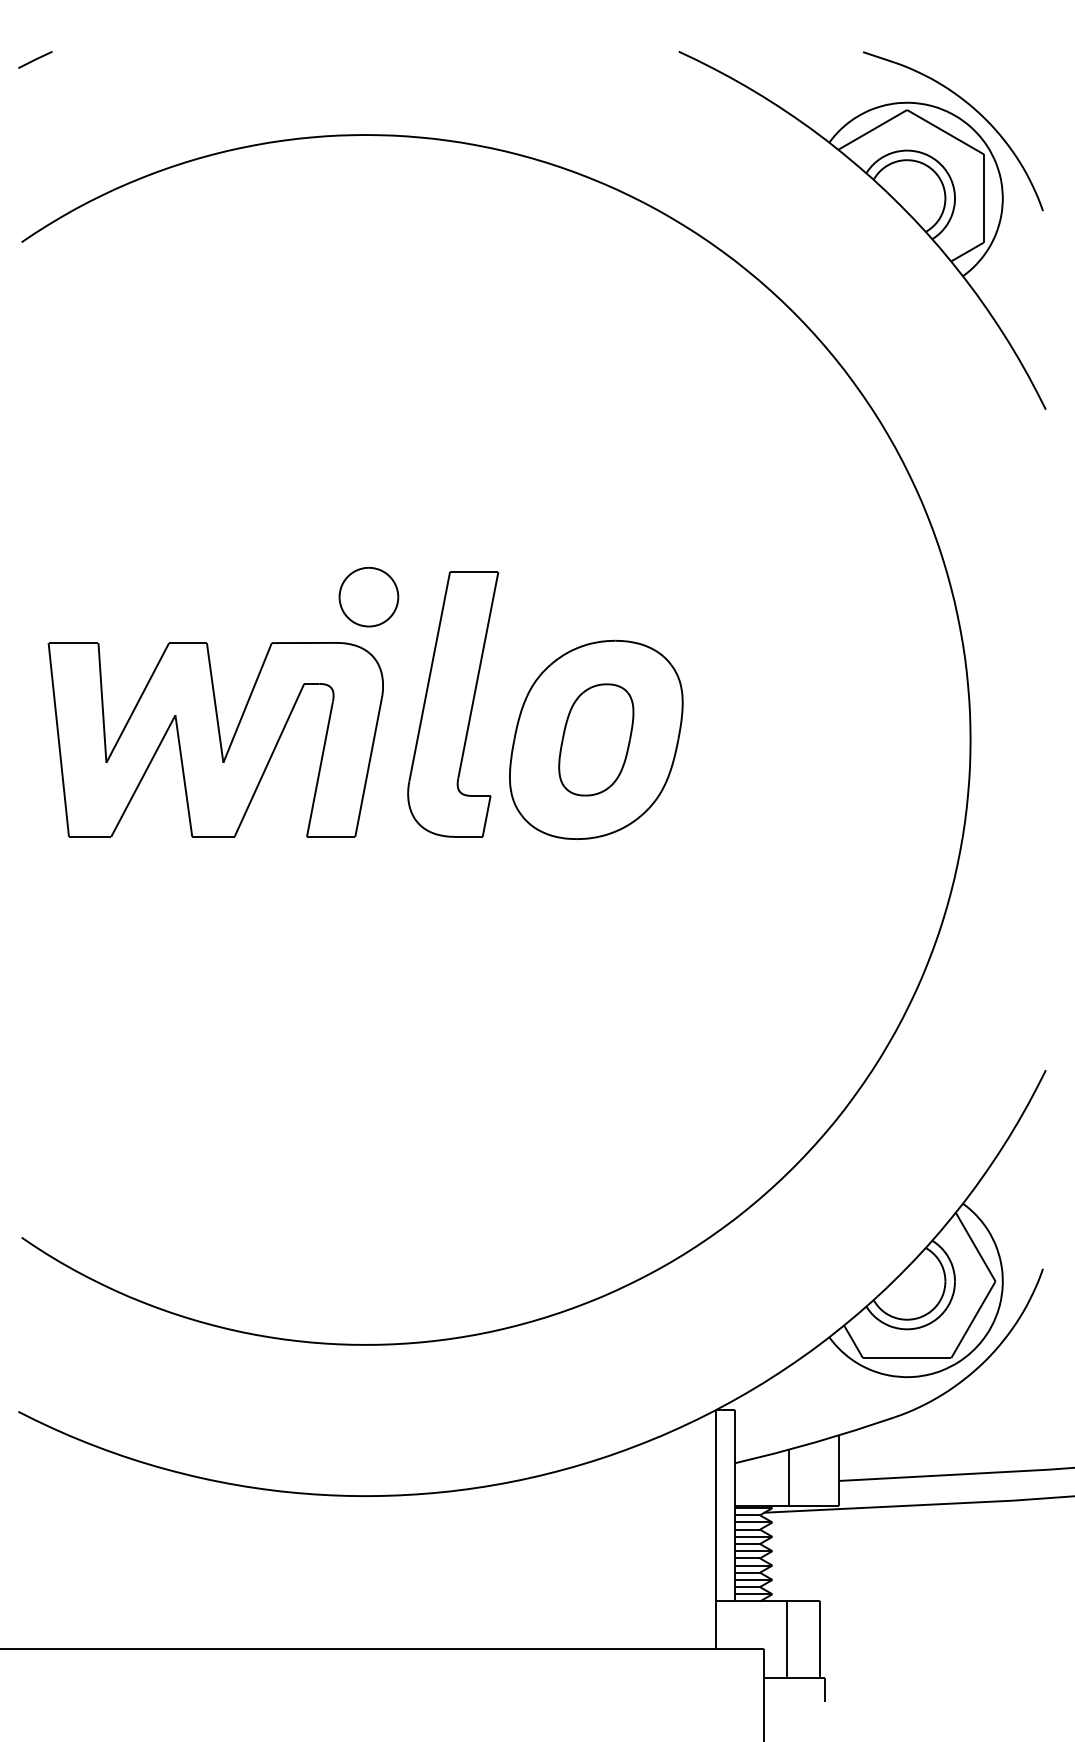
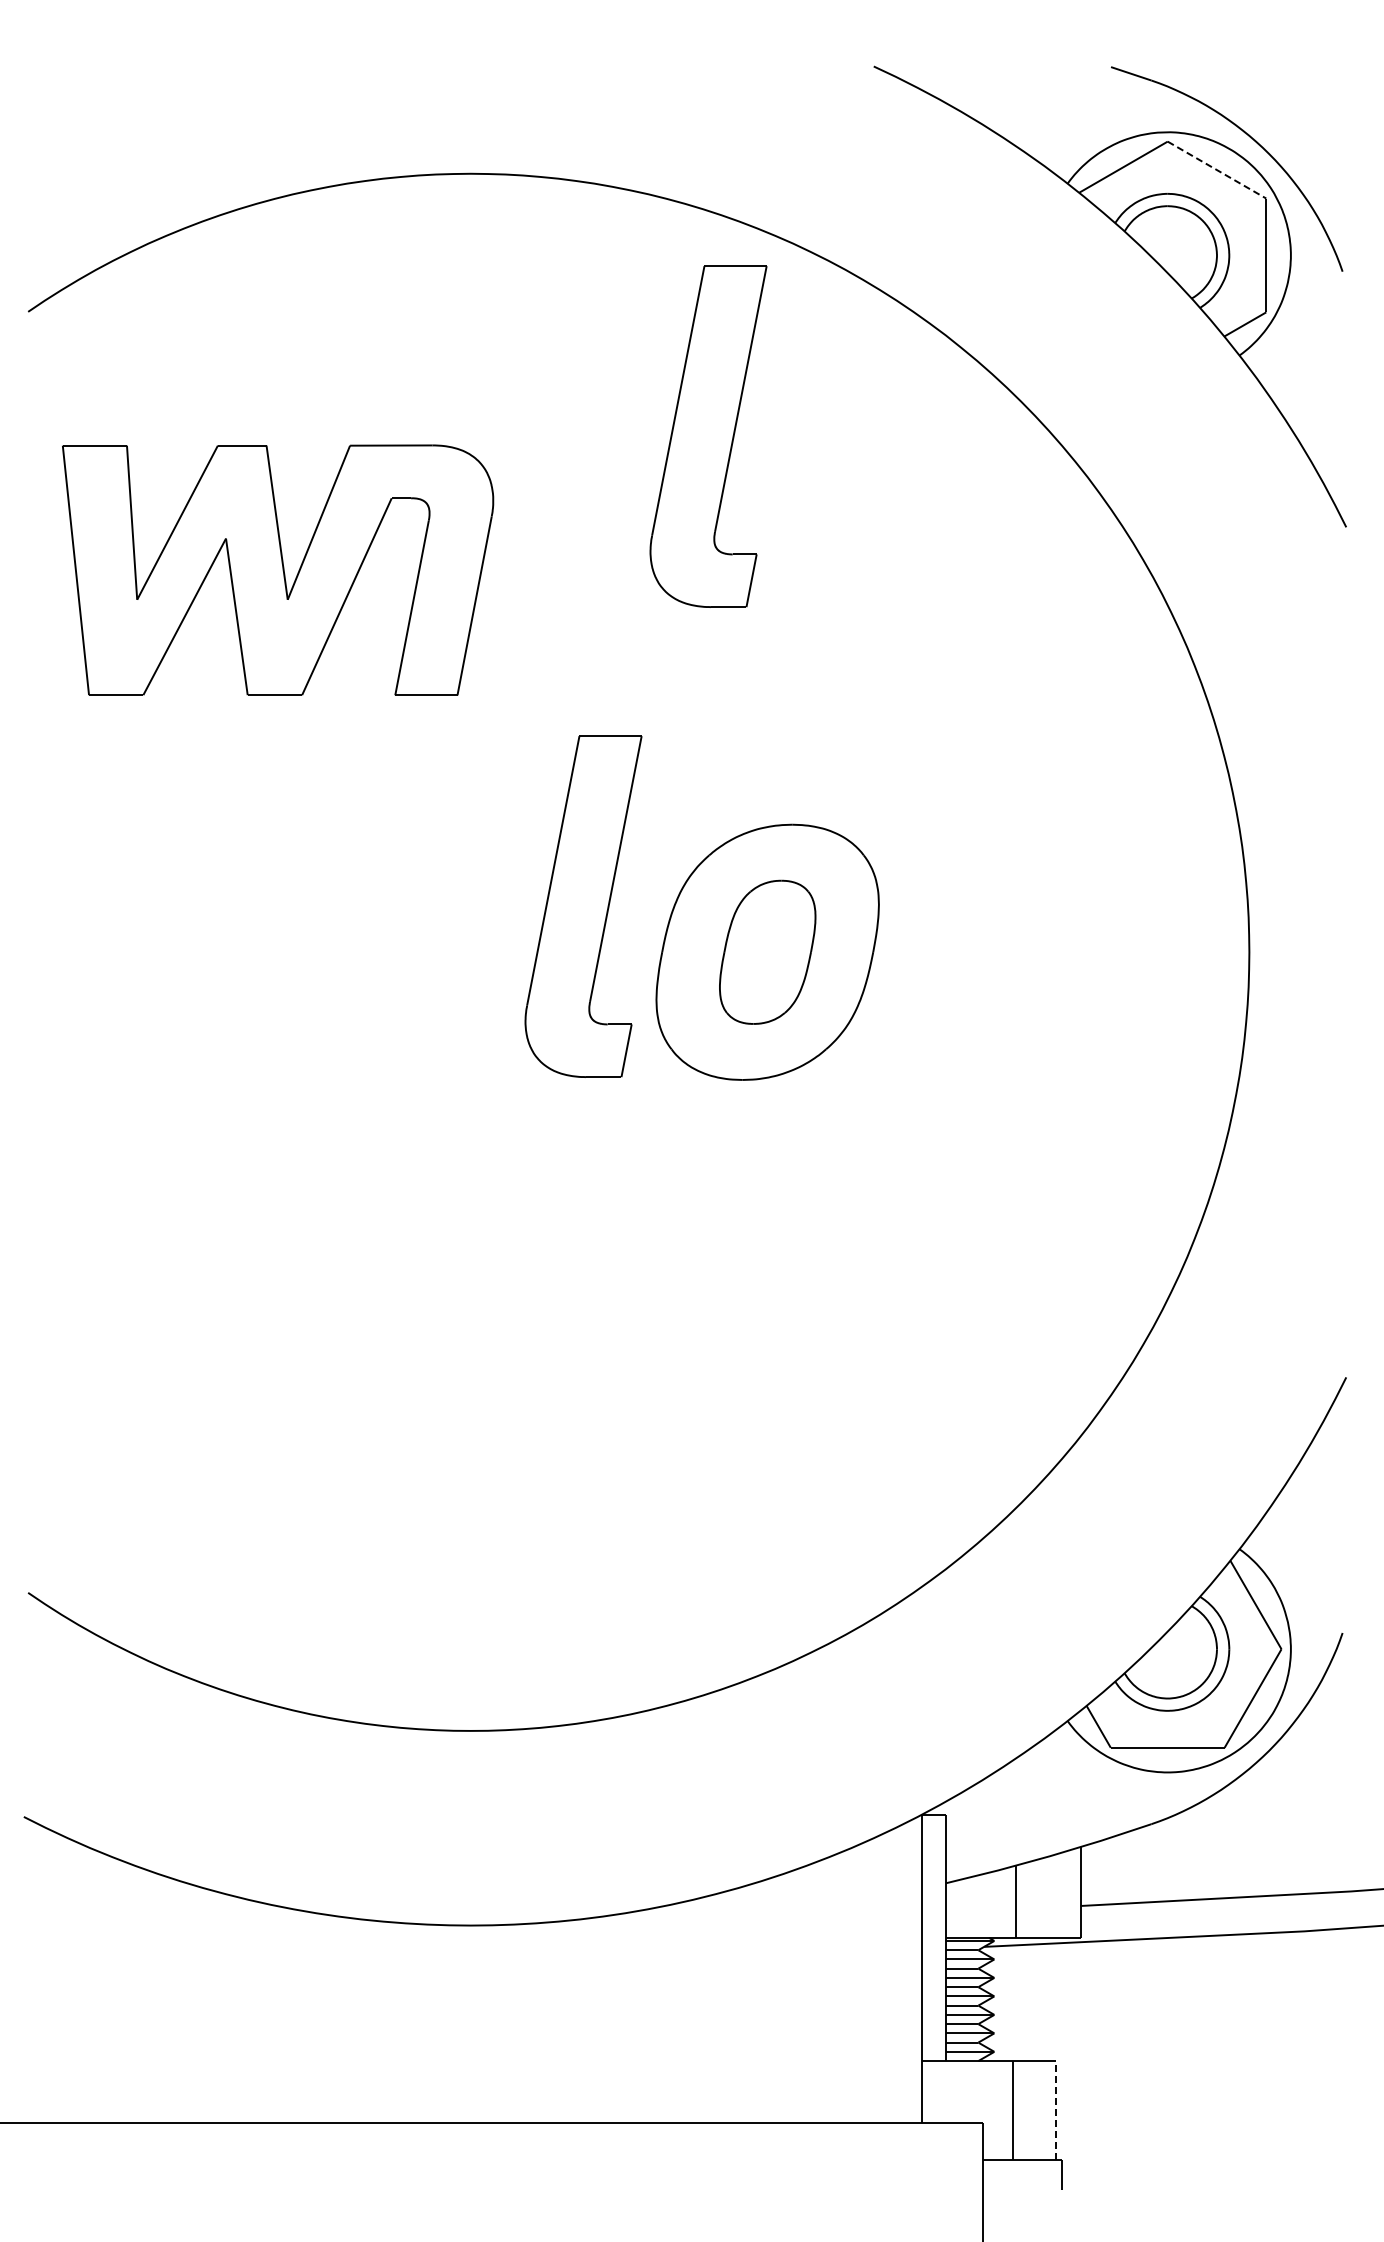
line: (35, 59) -> (45, 76), removed
line: (945, 132) -> (1216, 170), solid -> dashed
part: (550, 339) -> (708, 436), added
part: (368, 597) -> (474, 768), removed
part: (216, 739) -> (278, 569), moved
line: (819, 1639) -> (1055, 2109), solid -> dashed

